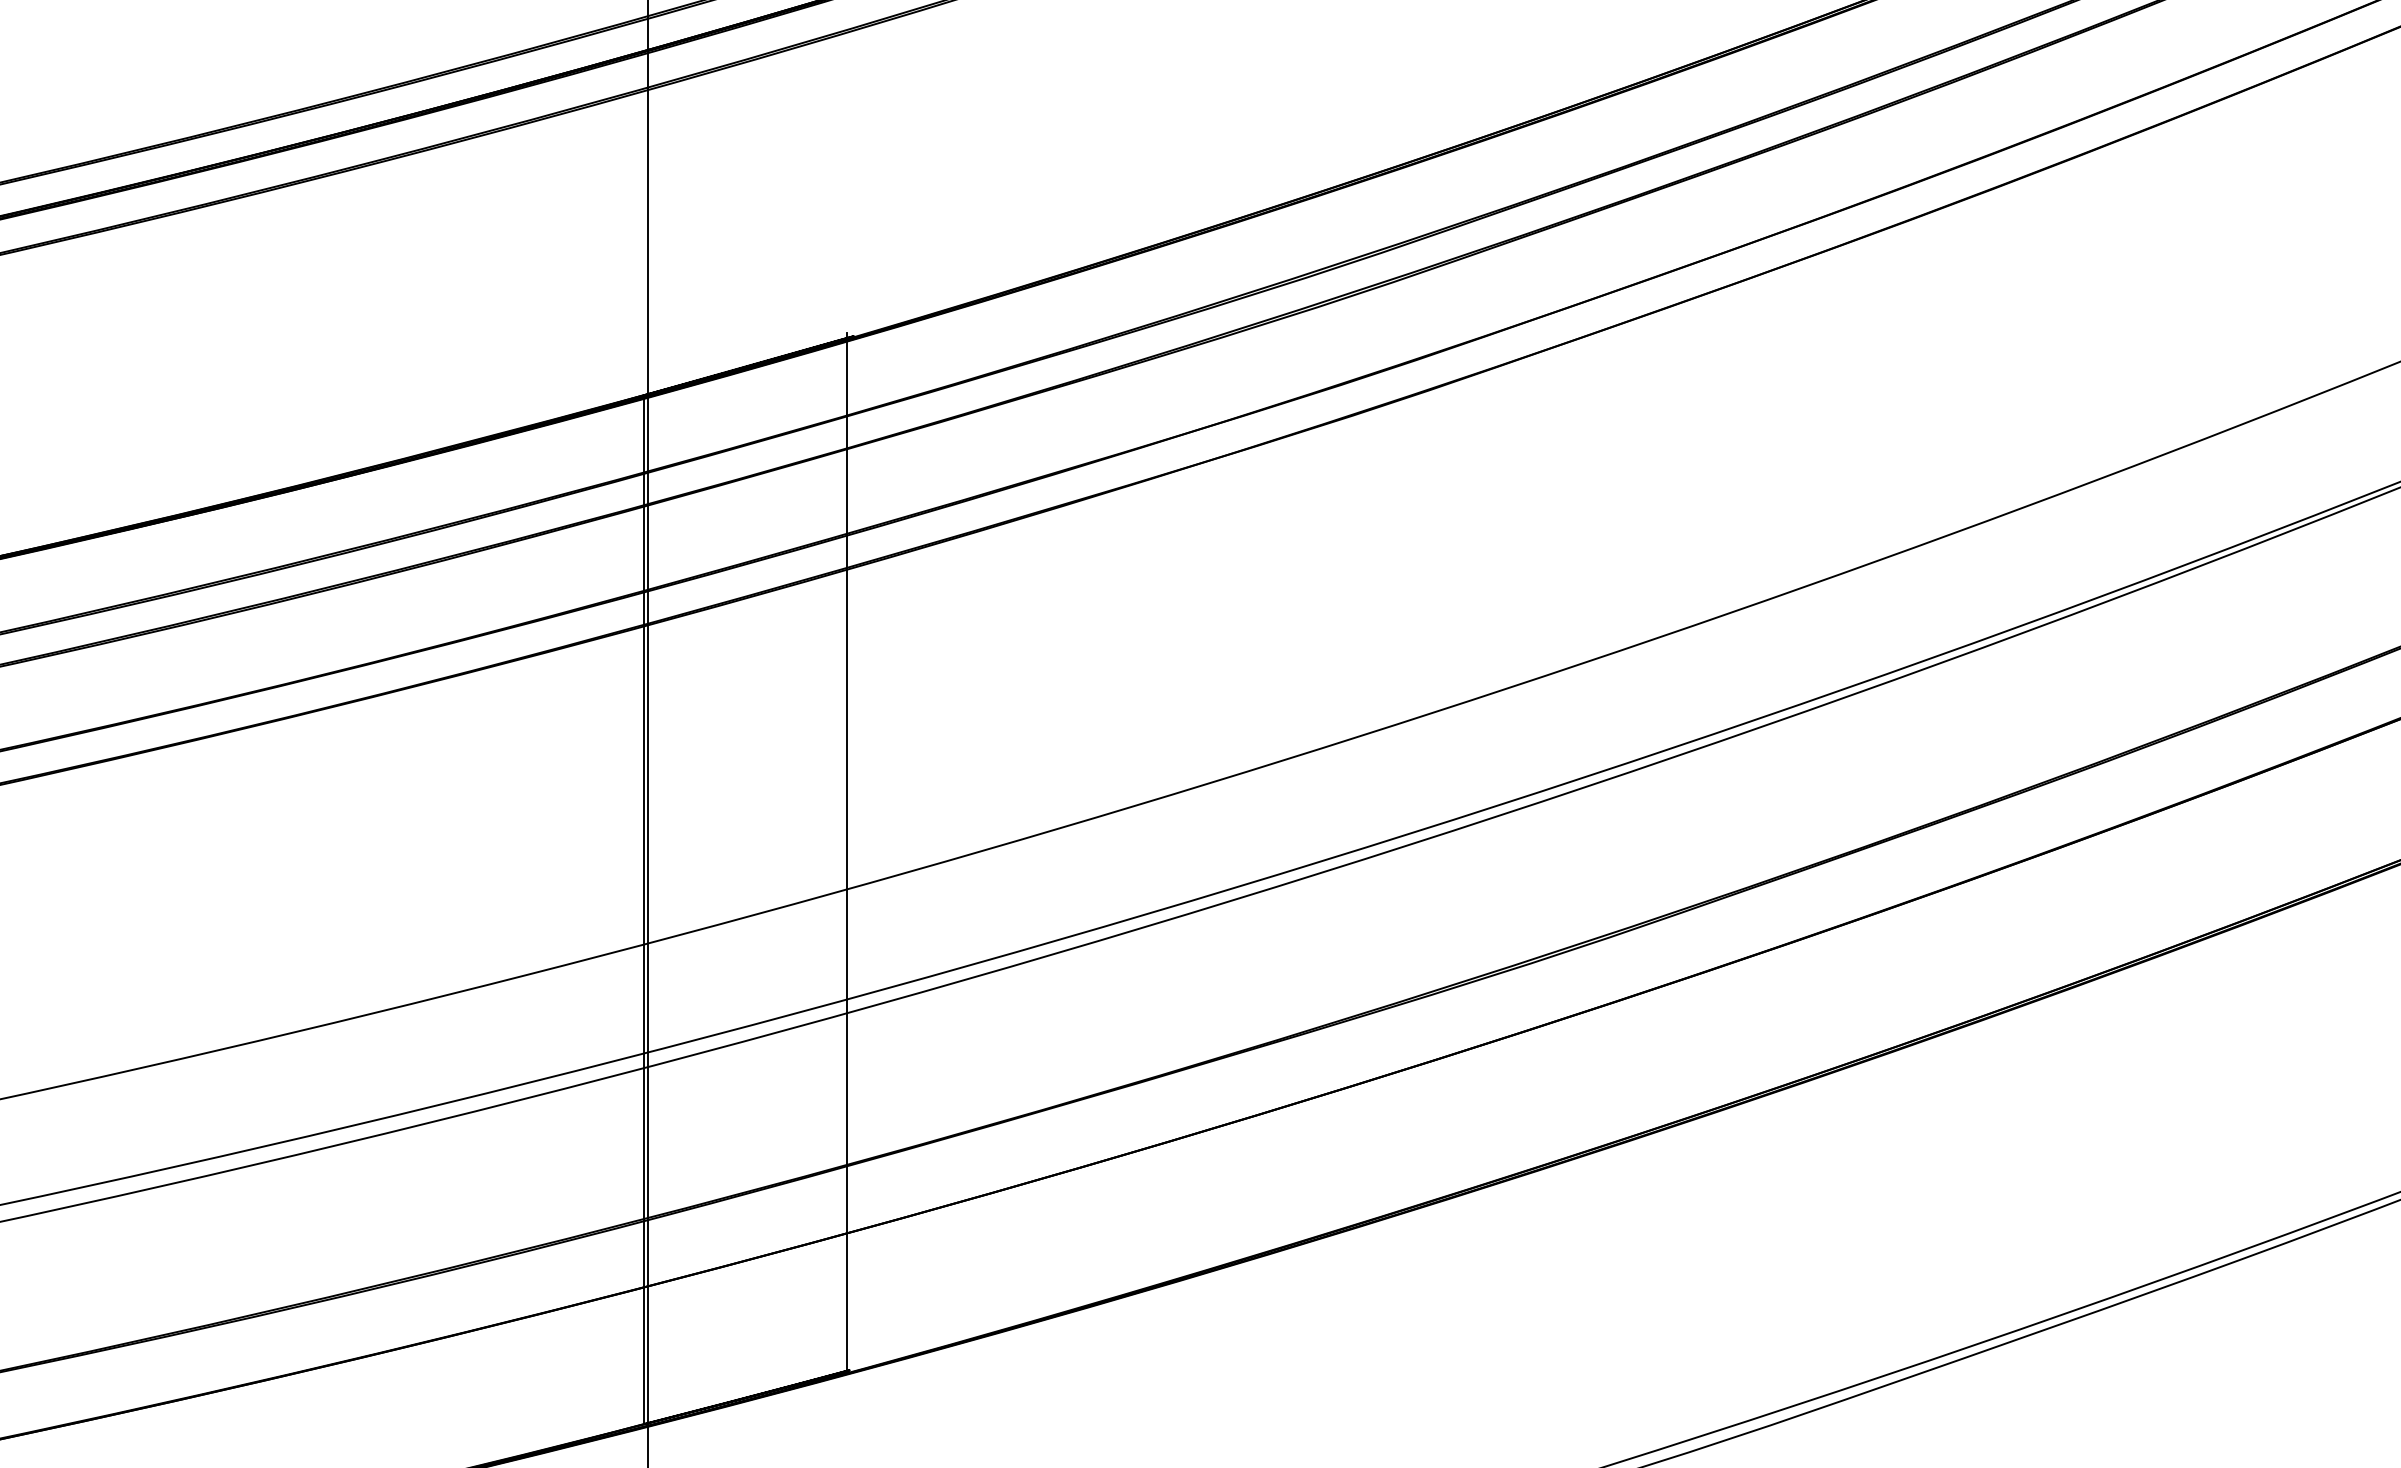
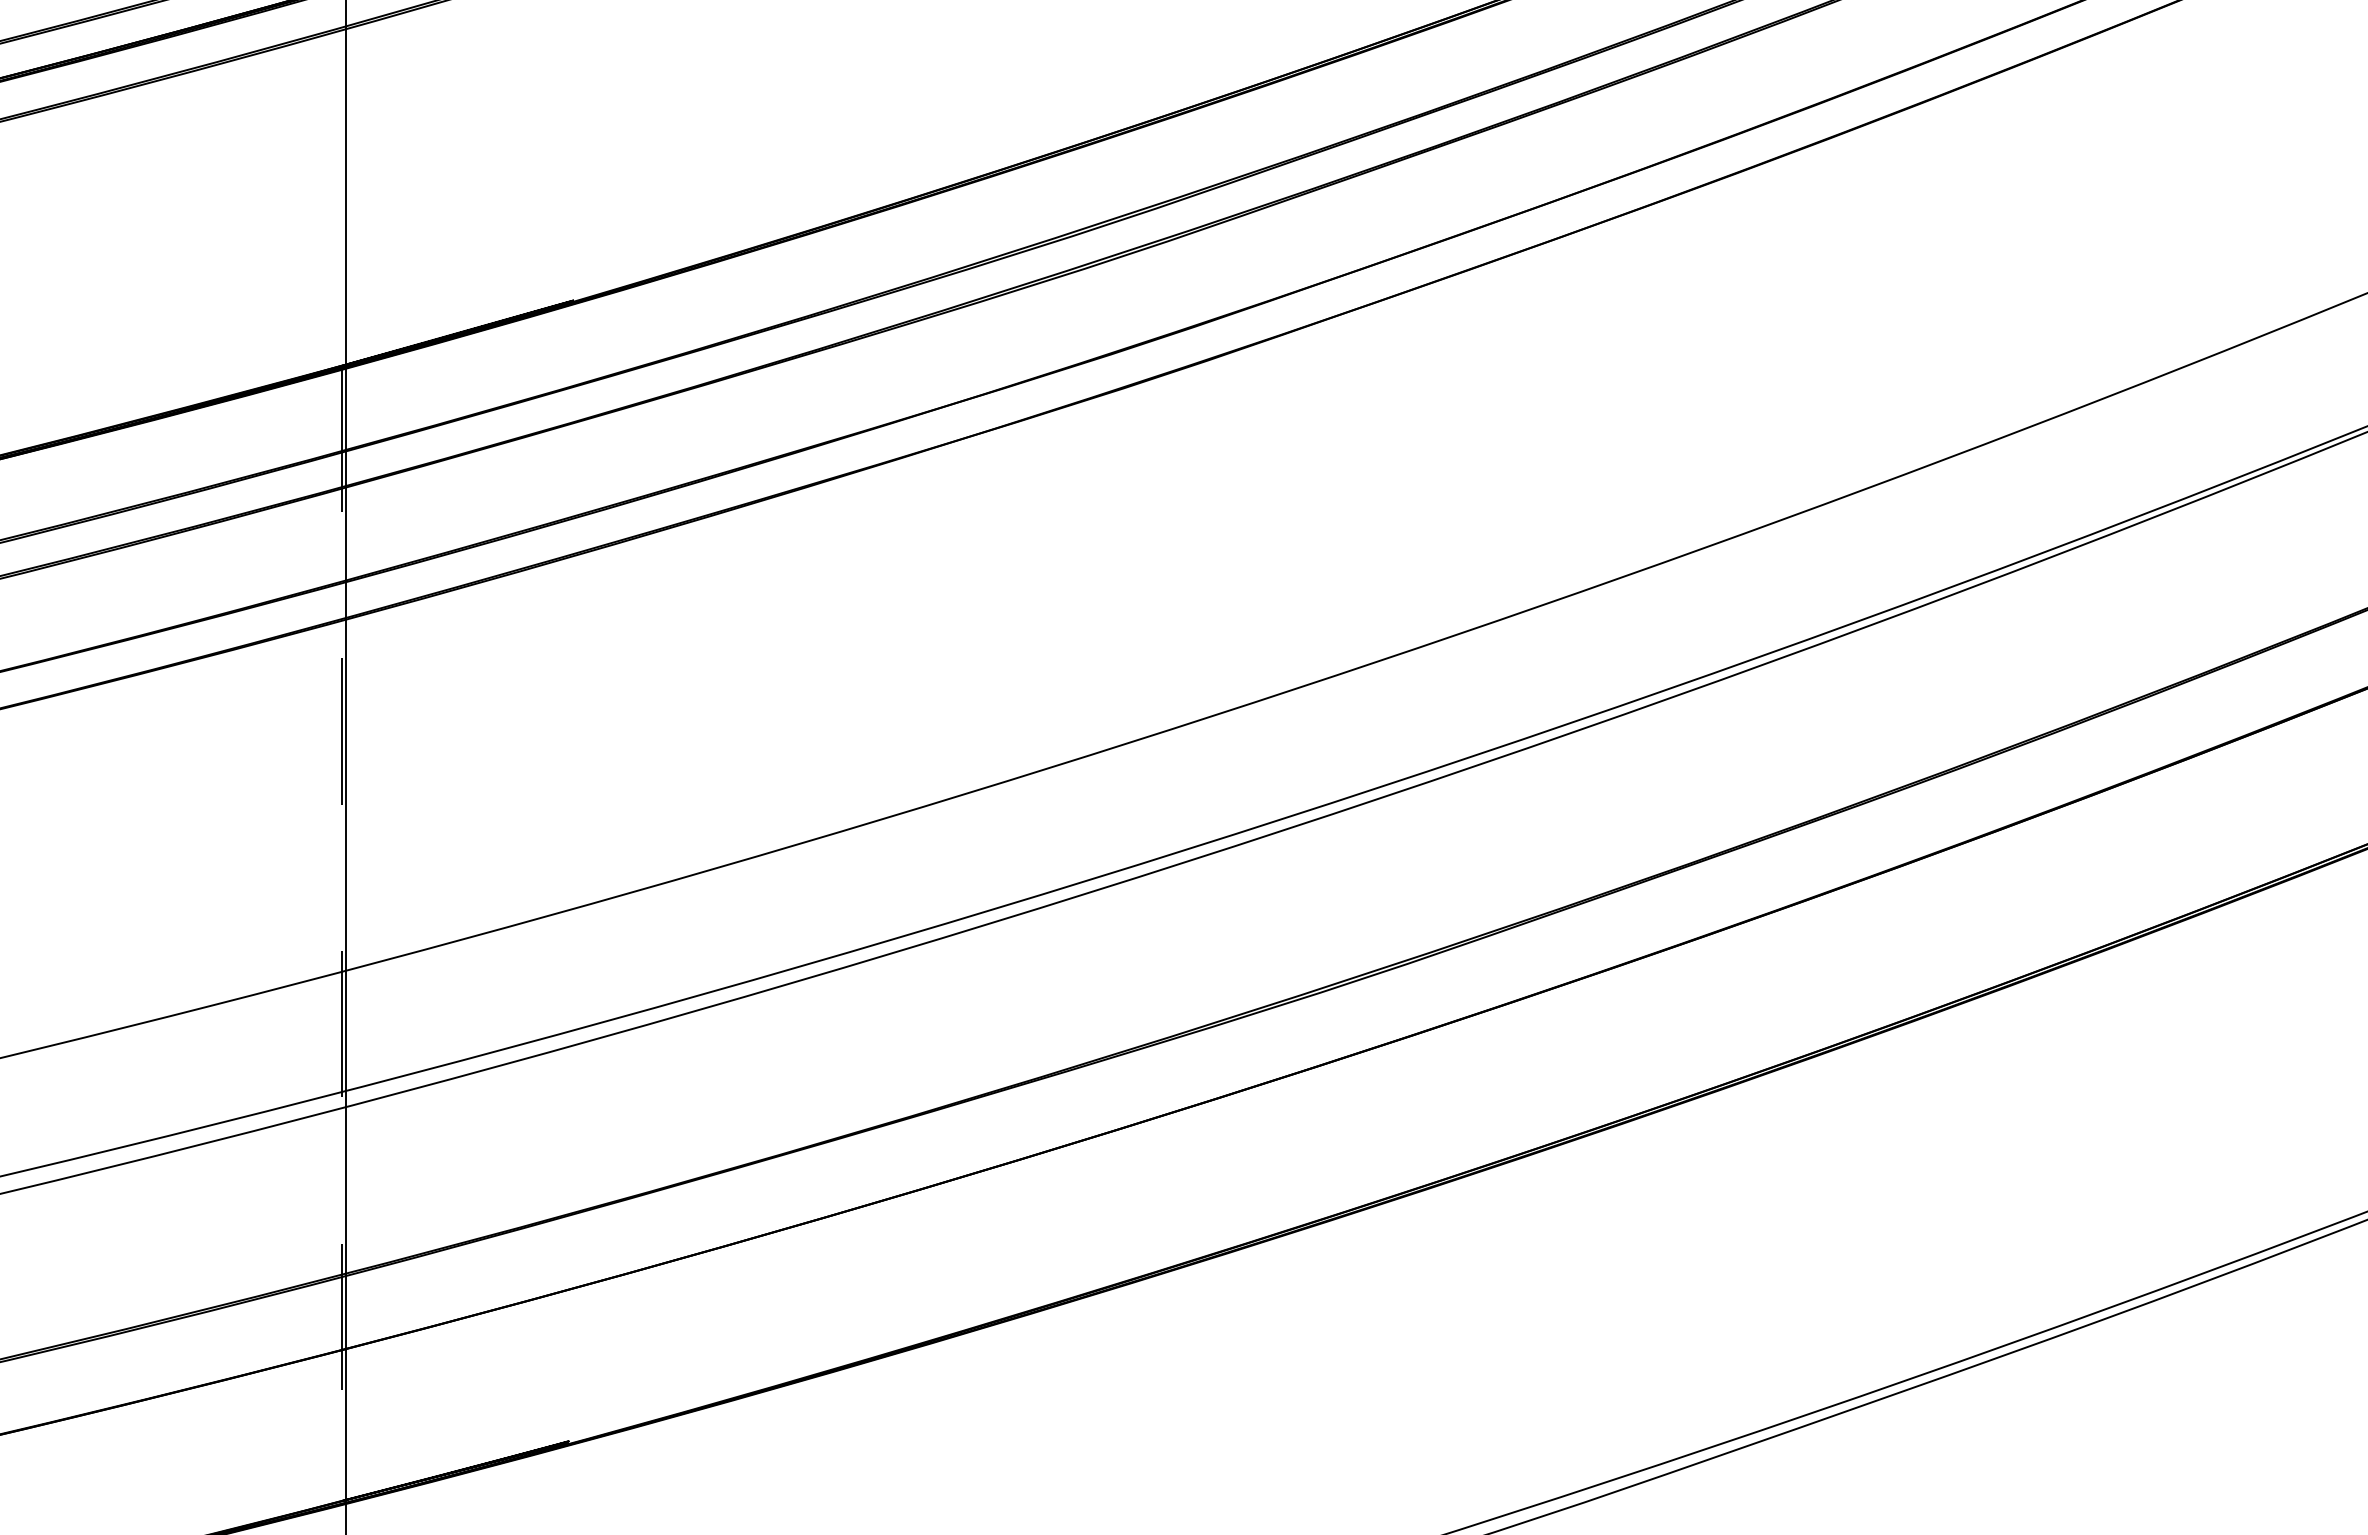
line: (846, 853) -> (565, 871), removed
line: (643, 910) -> (341, 934), solid -> dashed

